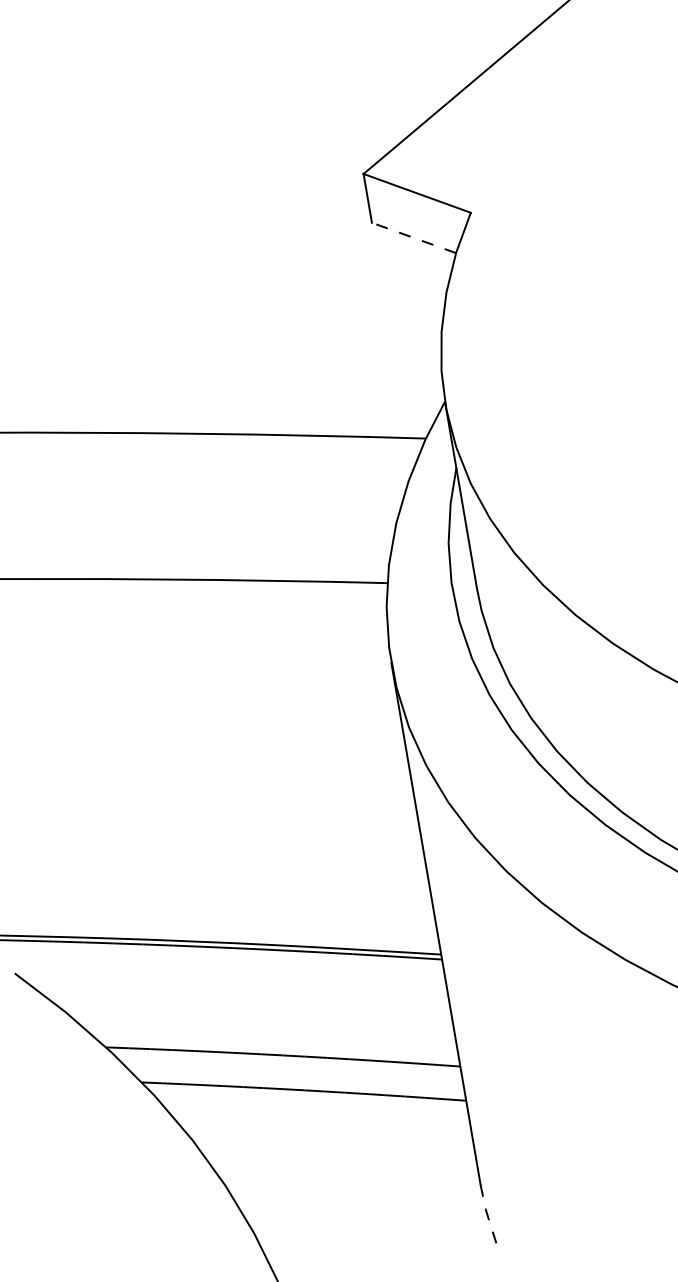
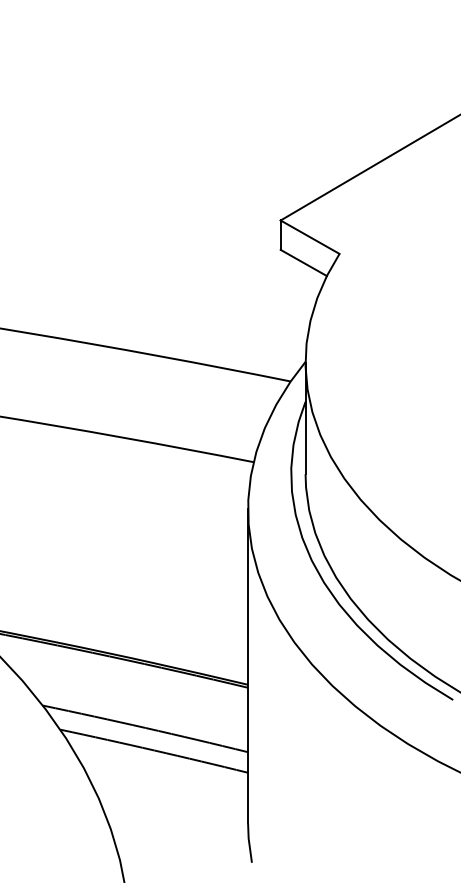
line: (413, 237) -> (303, 262), dashed -> solid
line: (488, 1216) -> (249, 842), dashed -> solid

